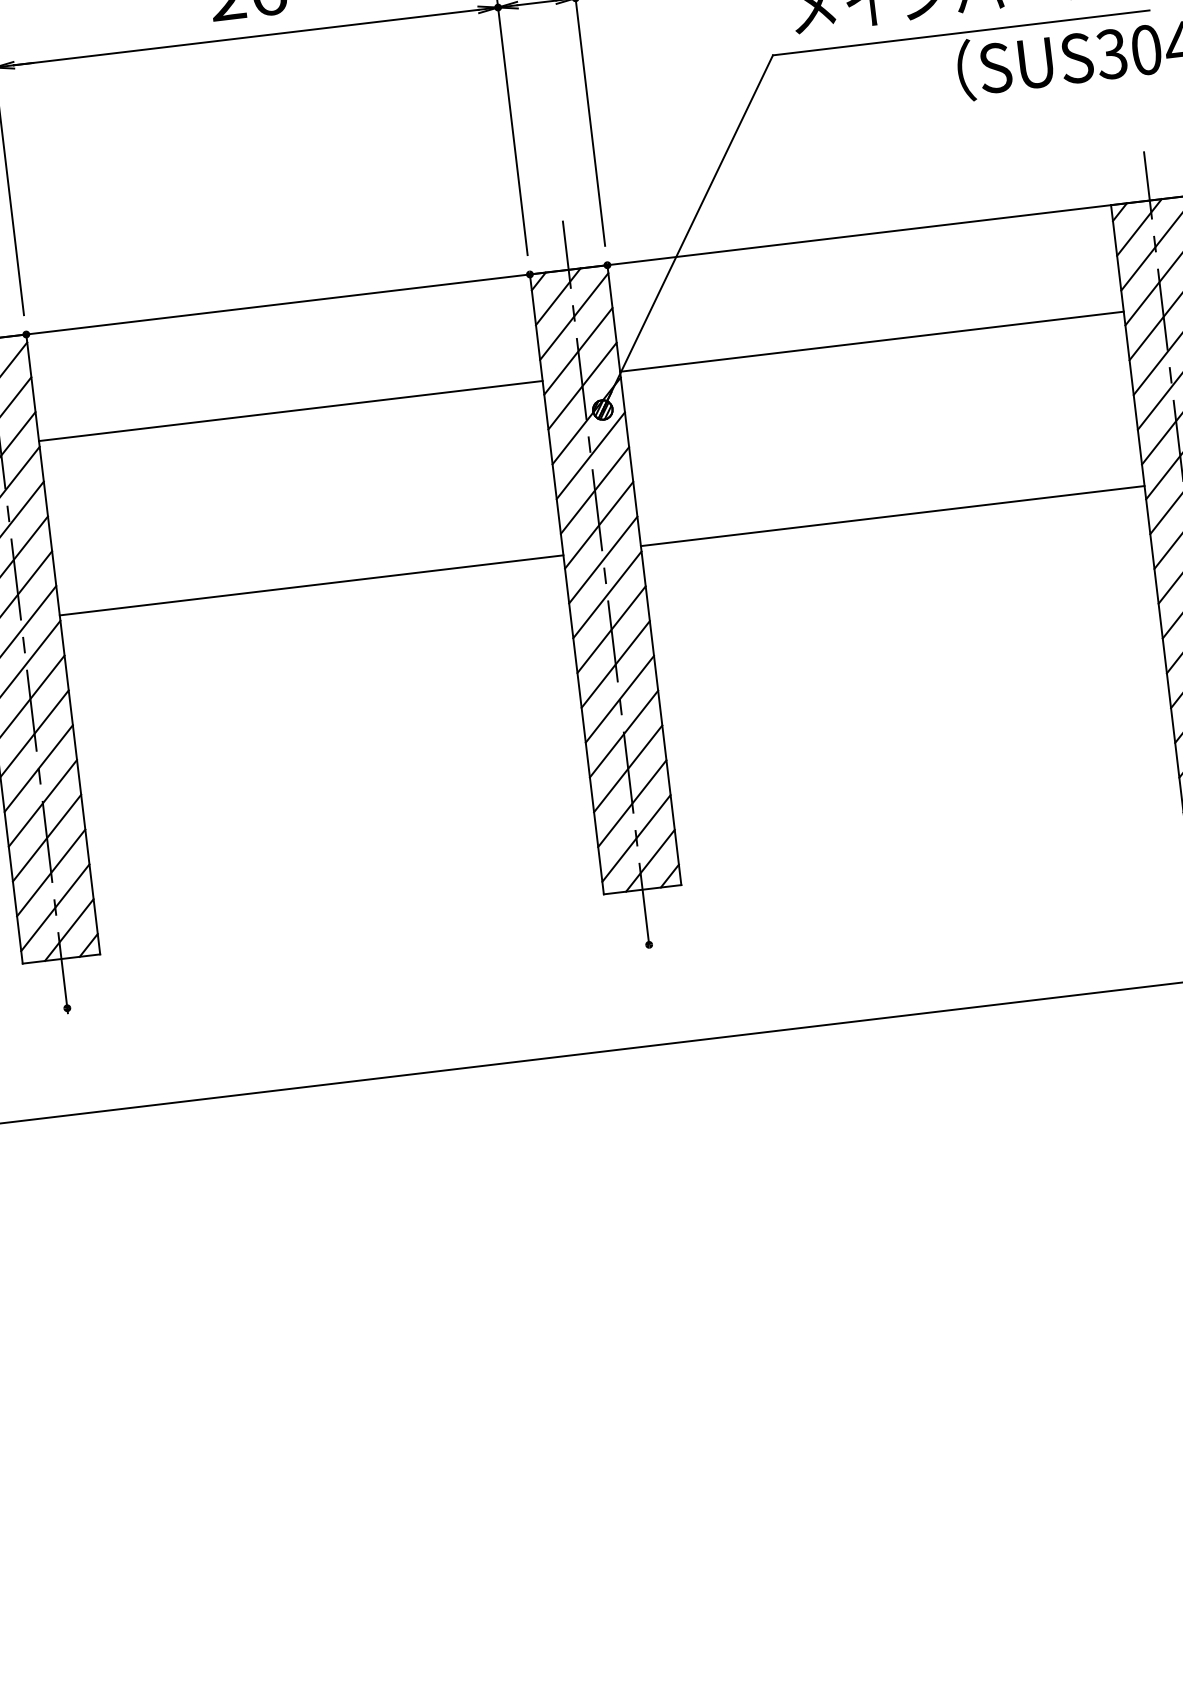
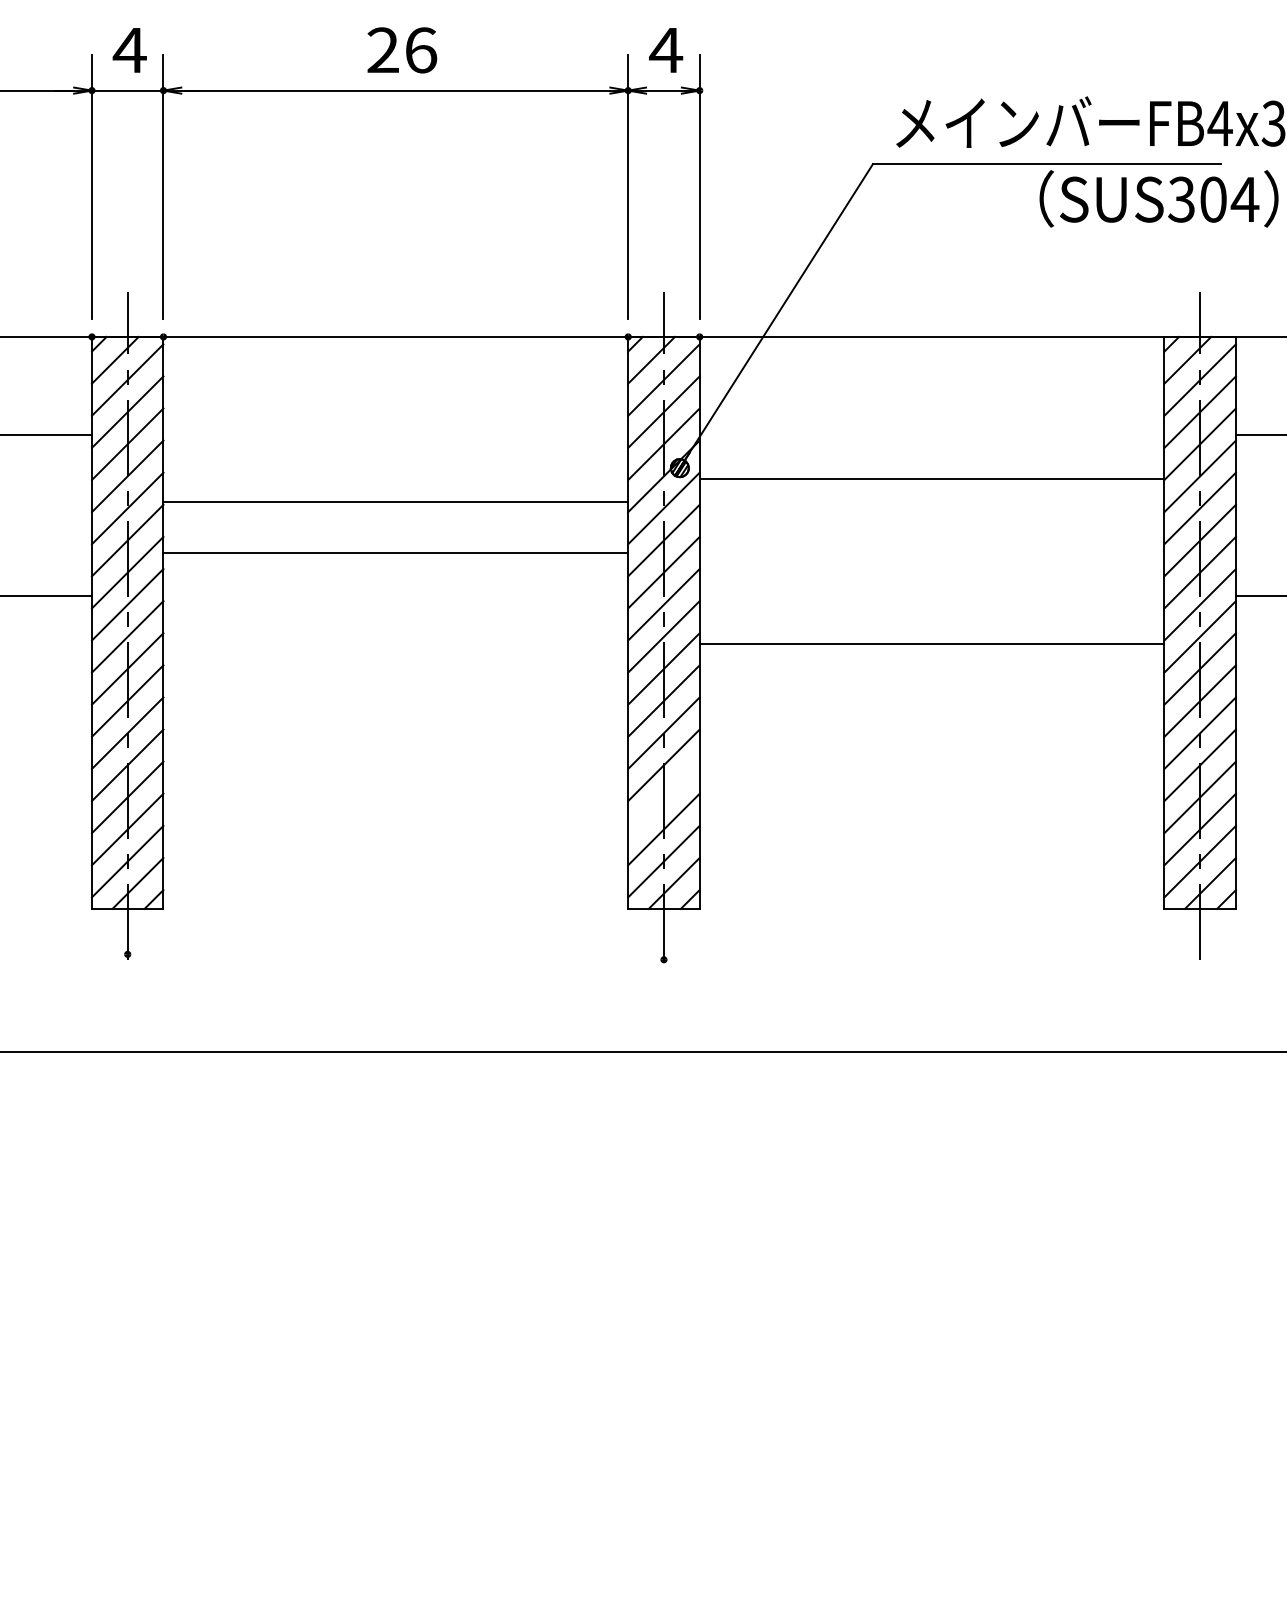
line: (871, 342) -> (931, 479), moved
line: (290, 411) -> (395, 502), moved
line: (892, 516) -> (931, 644), moved
line: (311, 585) -> (395, 553), moved
line: (627, 769) -> (663, 797), removed

